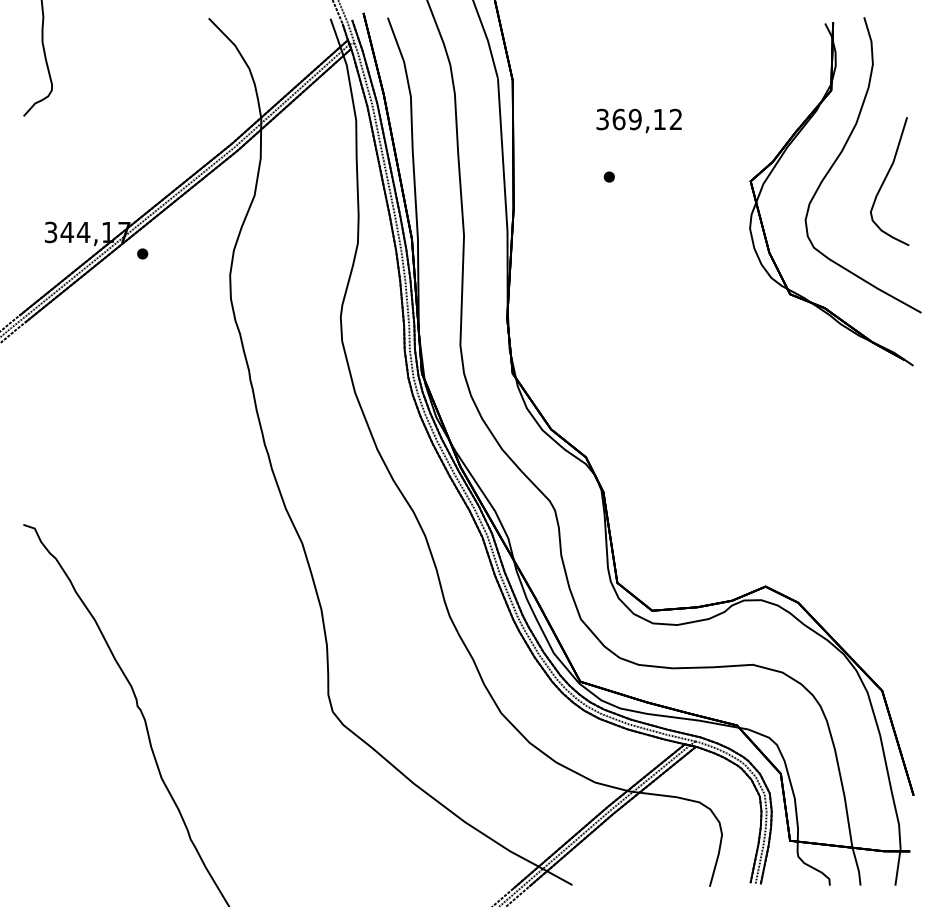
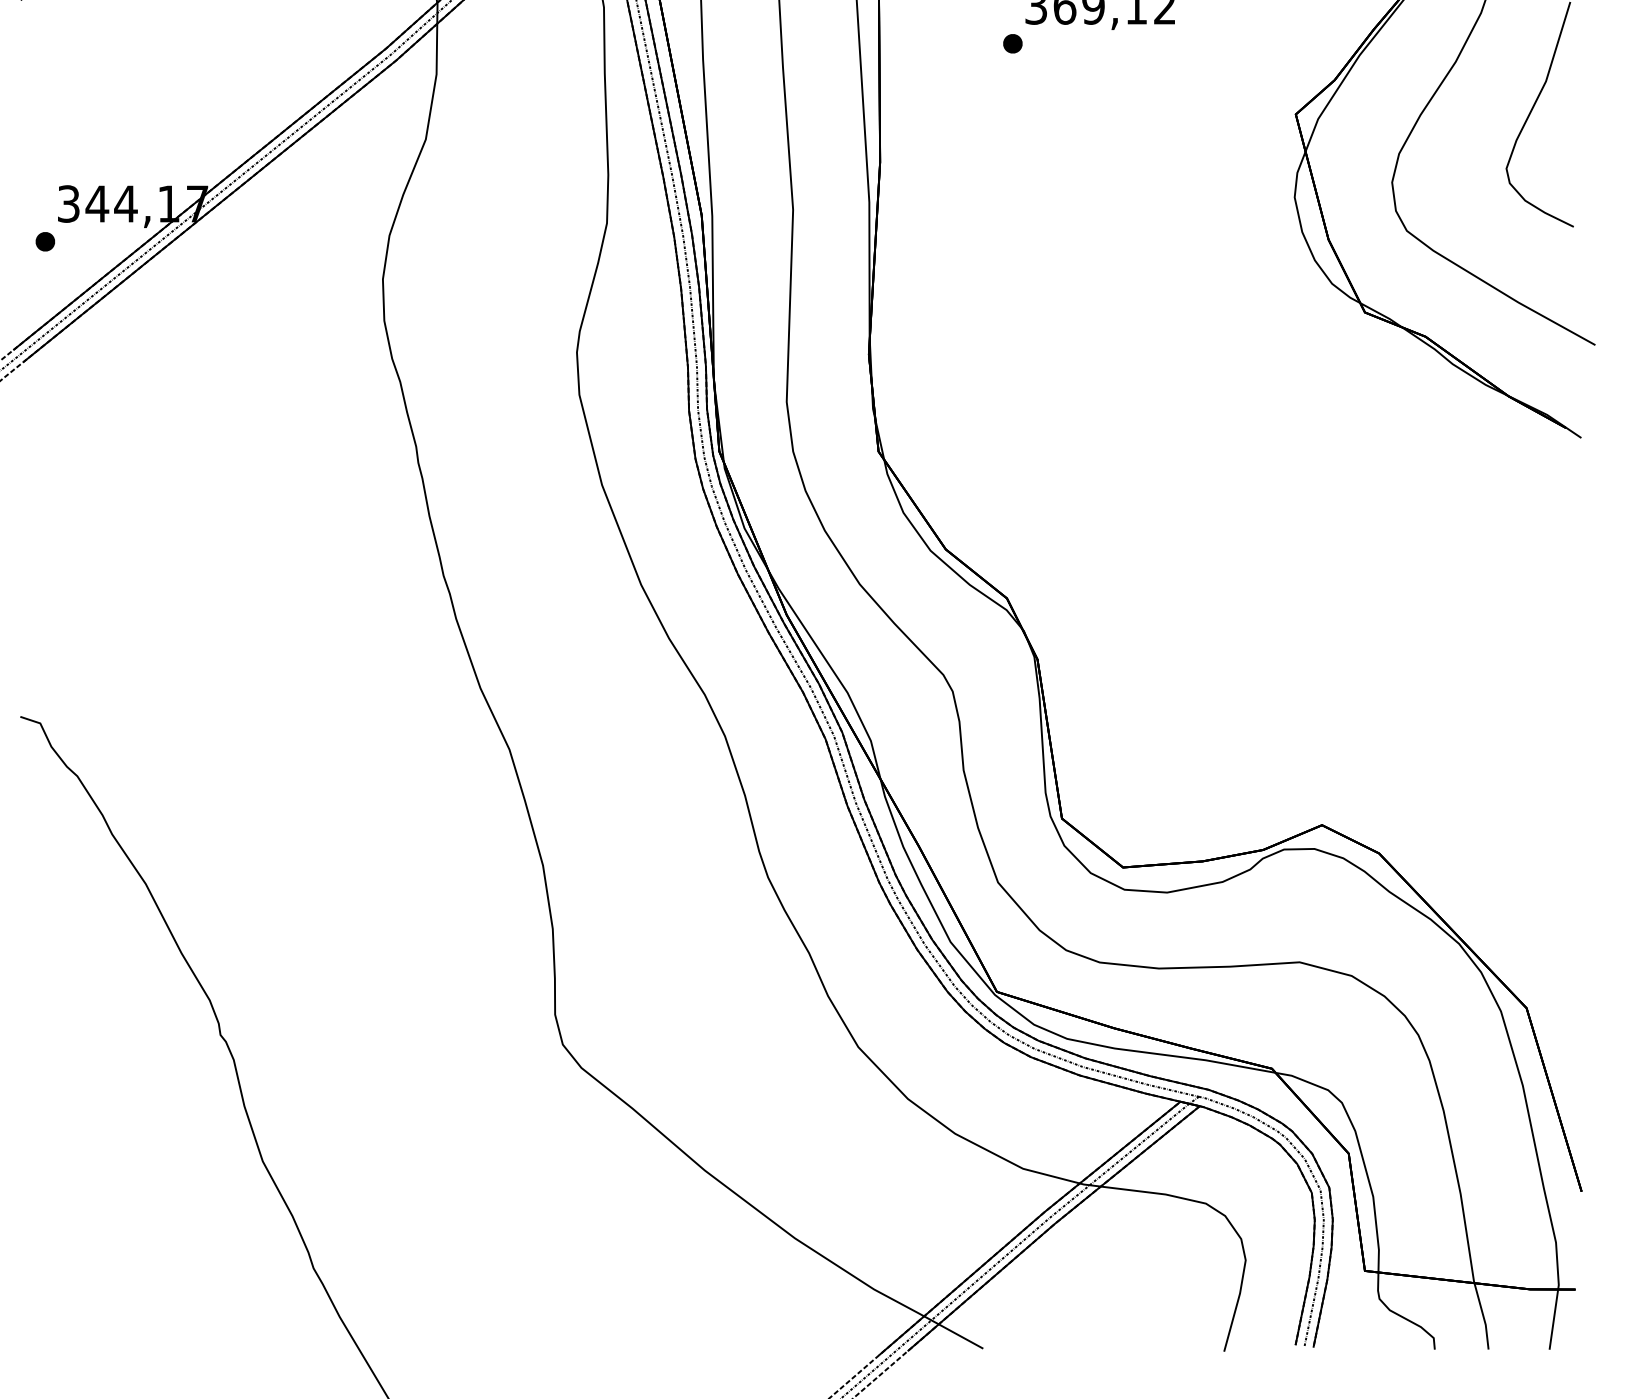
part: (608, 176) -> (1011, 42), moved
part: (142, 253) -> (45, 240), moved

